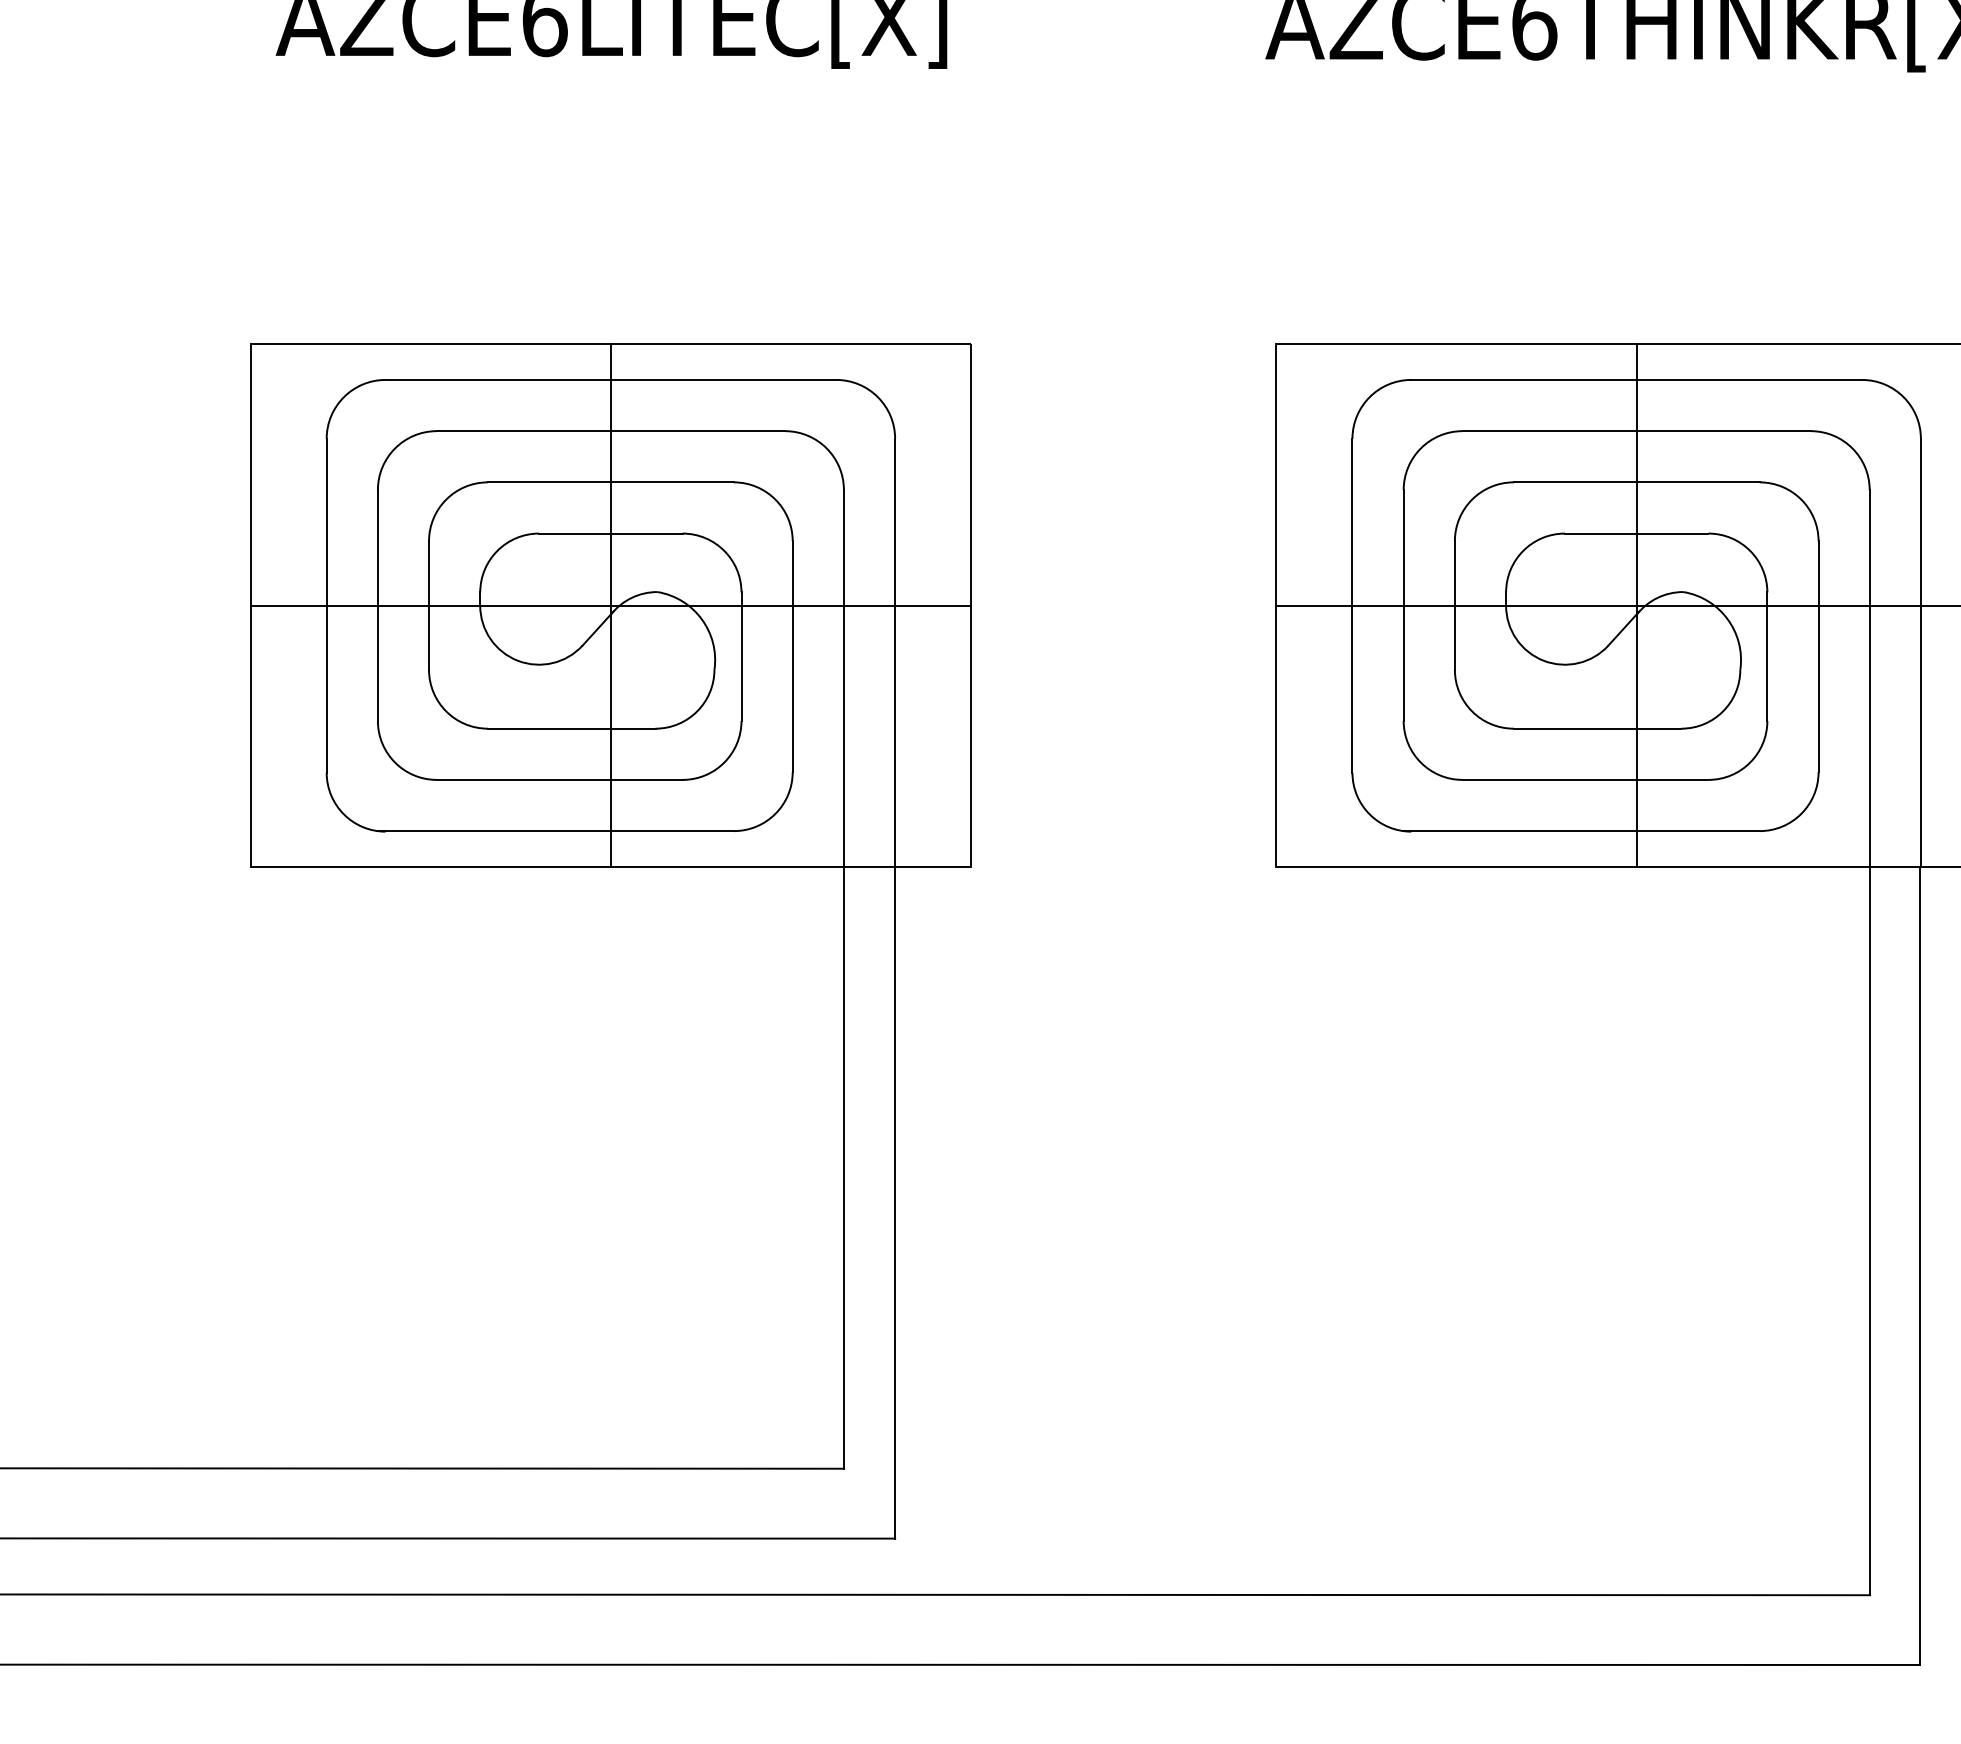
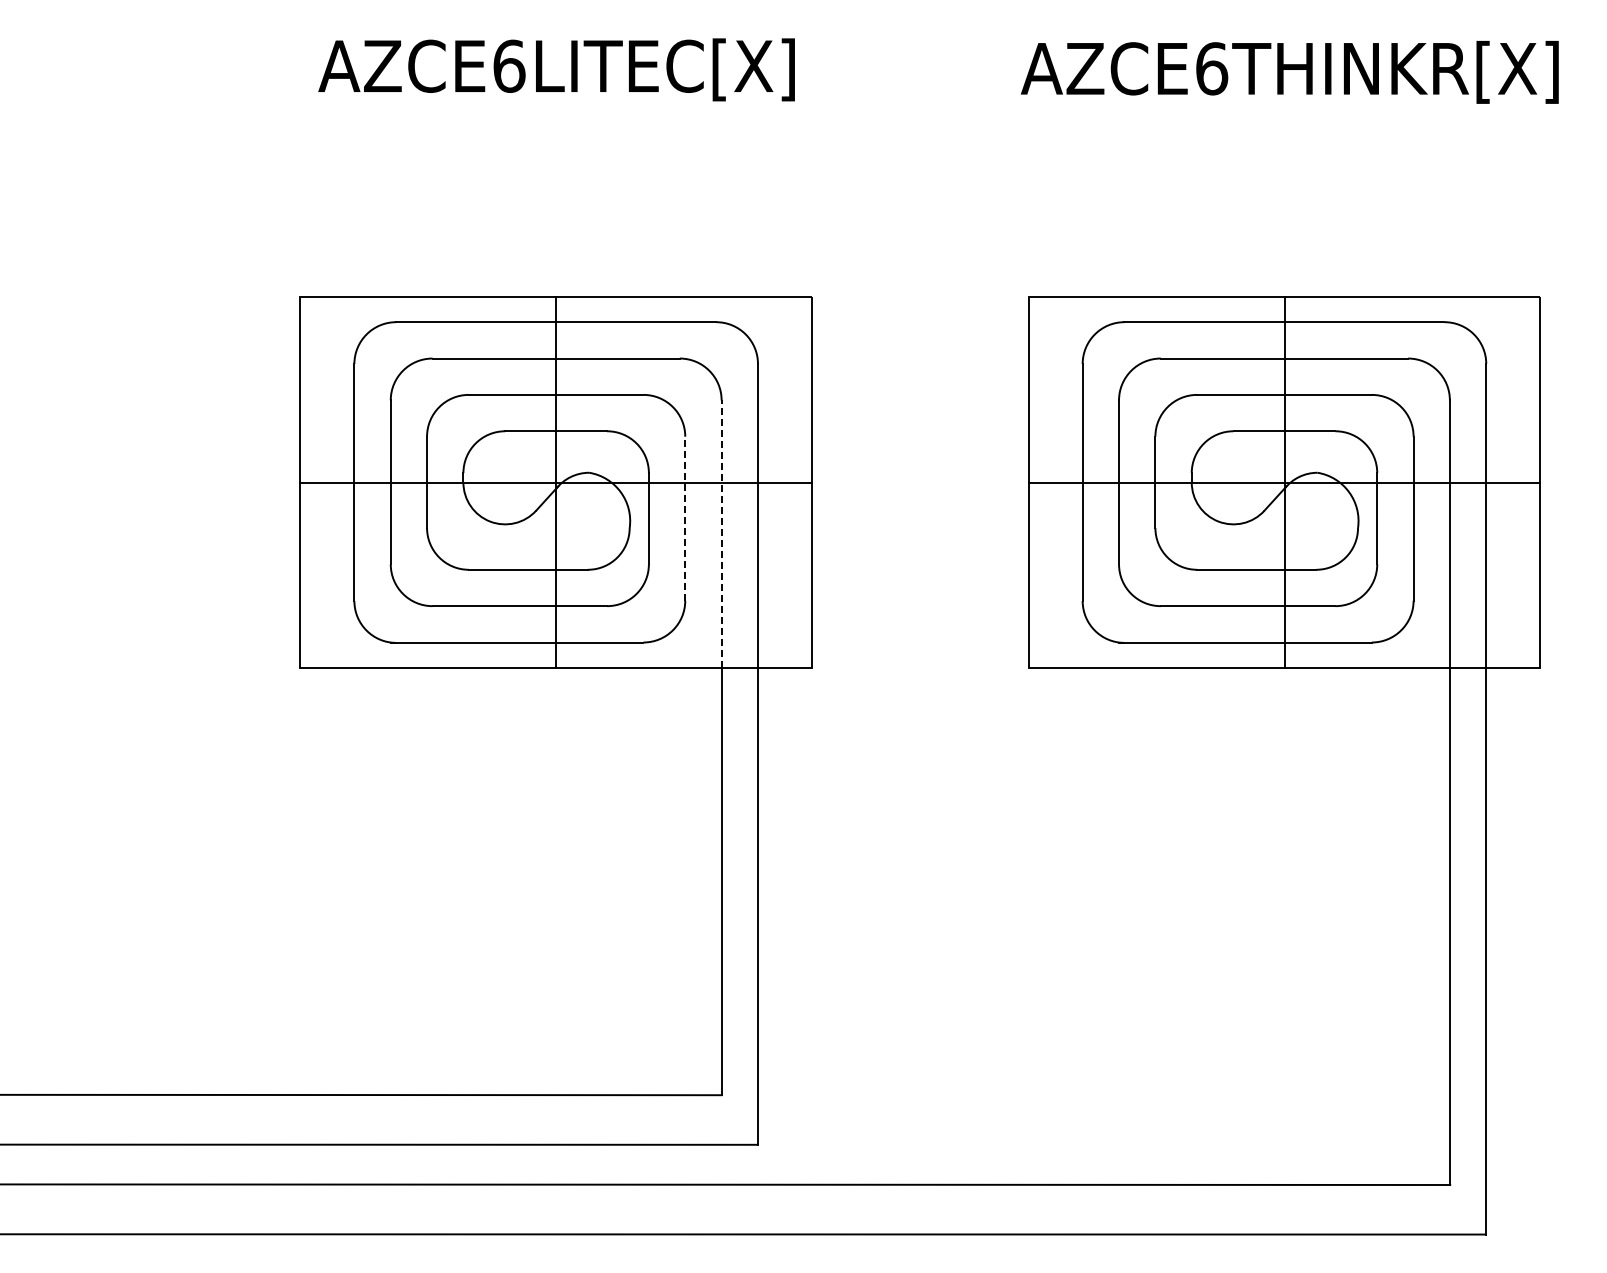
line: (793, 656) -> (685, 518), solid -> dashed
line: (843, 678) -> (721, 534), solid -> dashed

